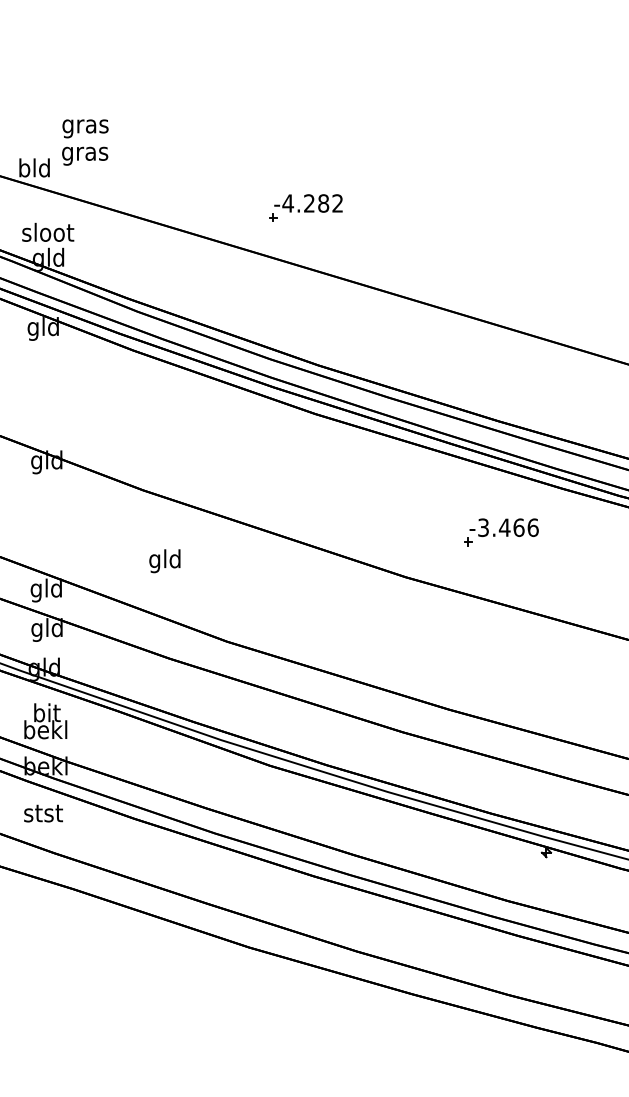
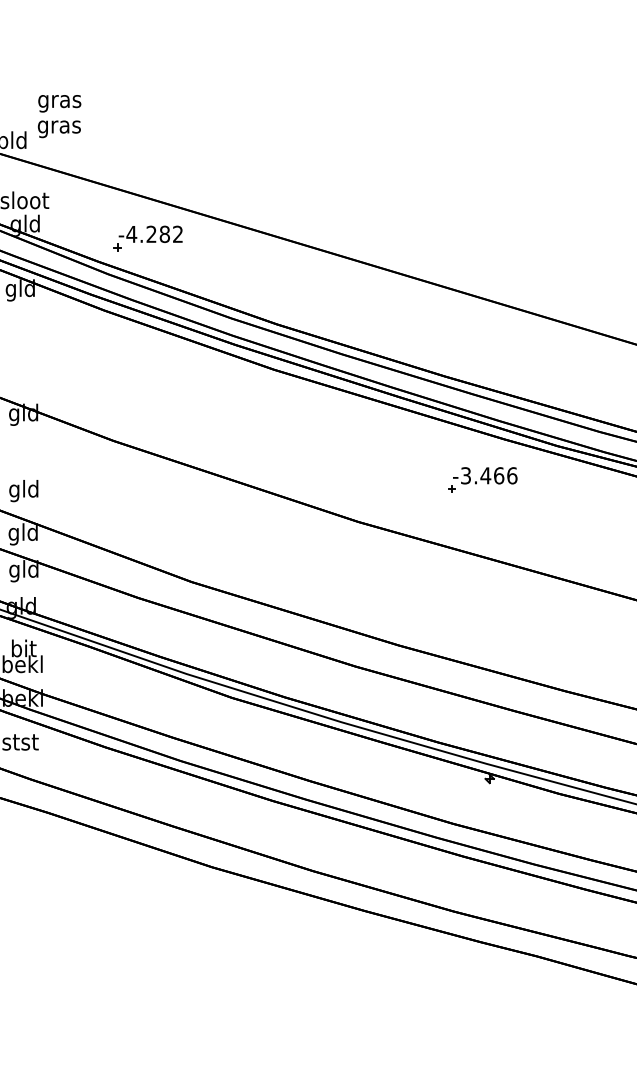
part: (305, 207) -> (147, 238), moved
part: (501, 531) -> (482, 479), moved
text: (164, 561) -> (23, 491), moved

